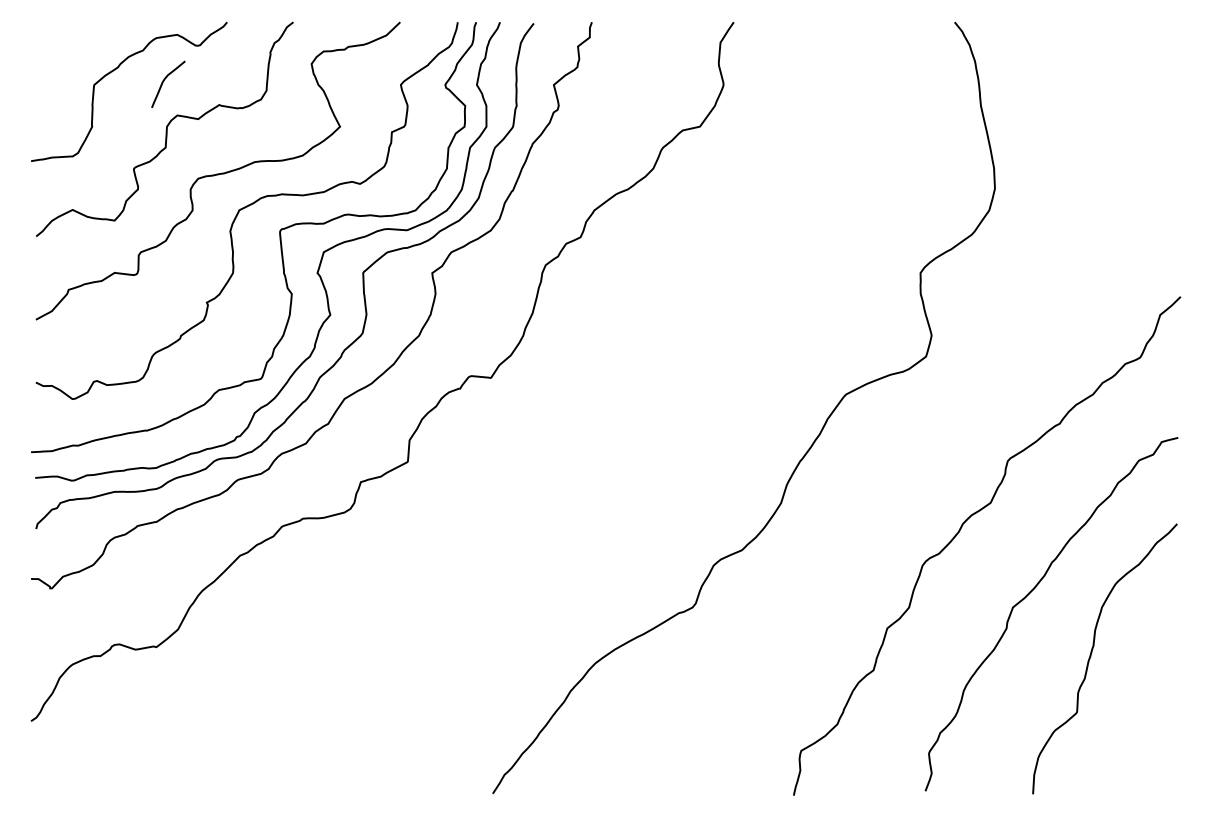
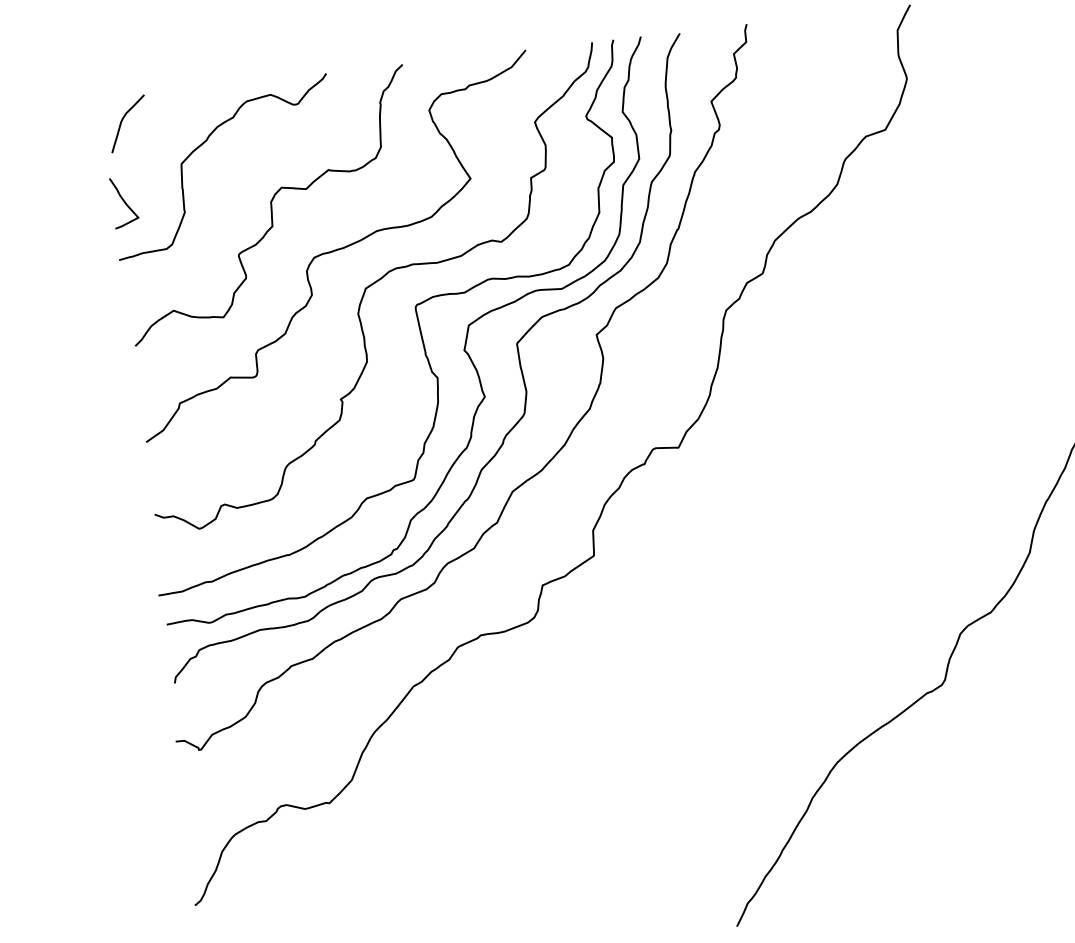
curve: (164, 81) -> (123, 121), moved
curve: (41, 112) -> (124, 202), added

